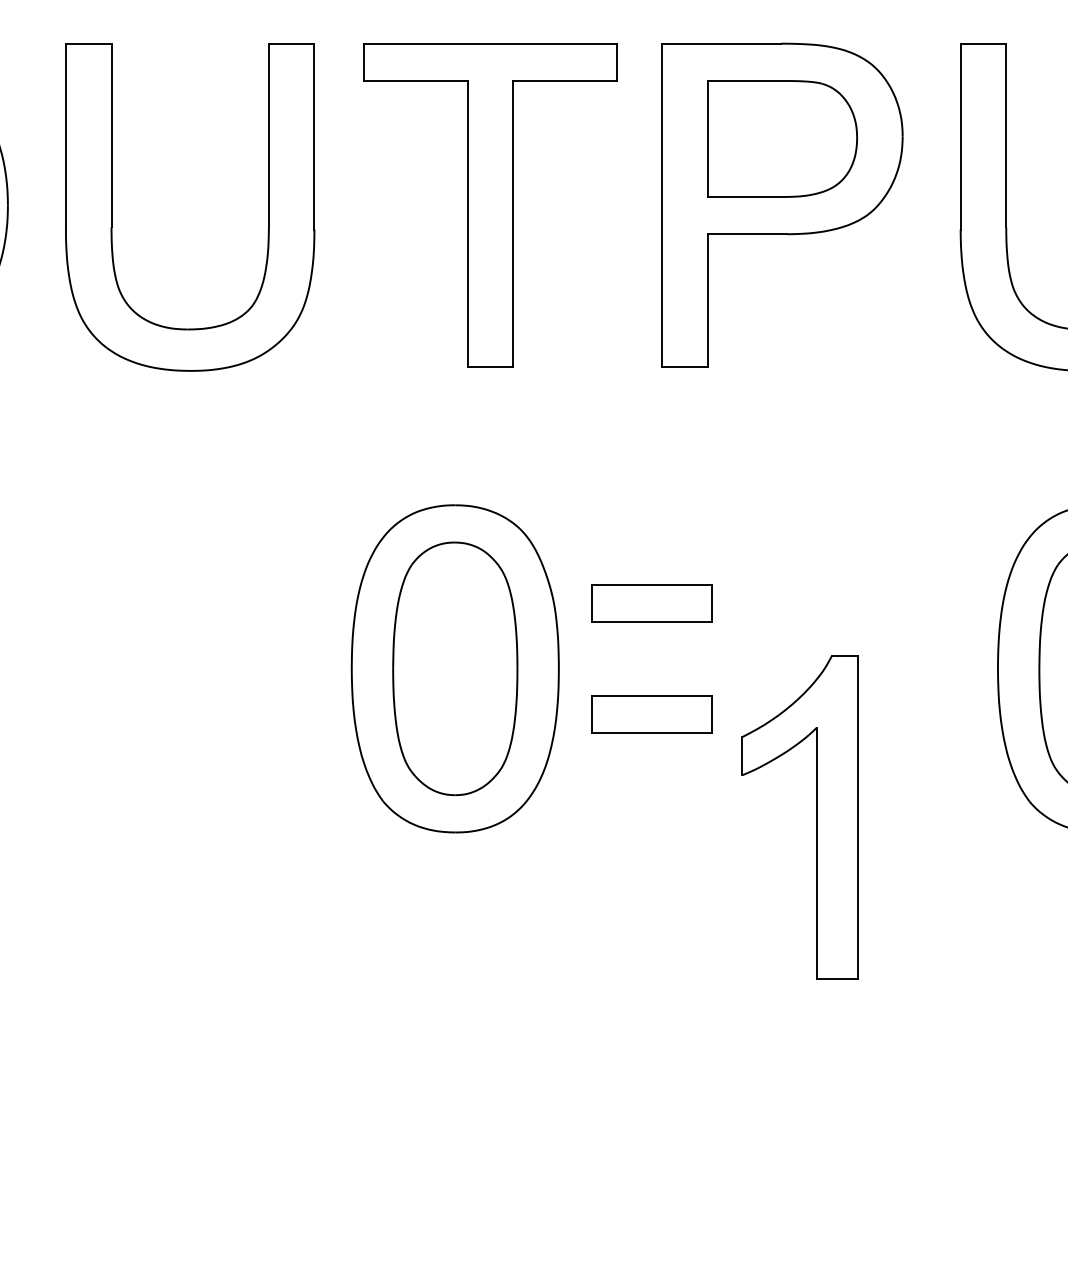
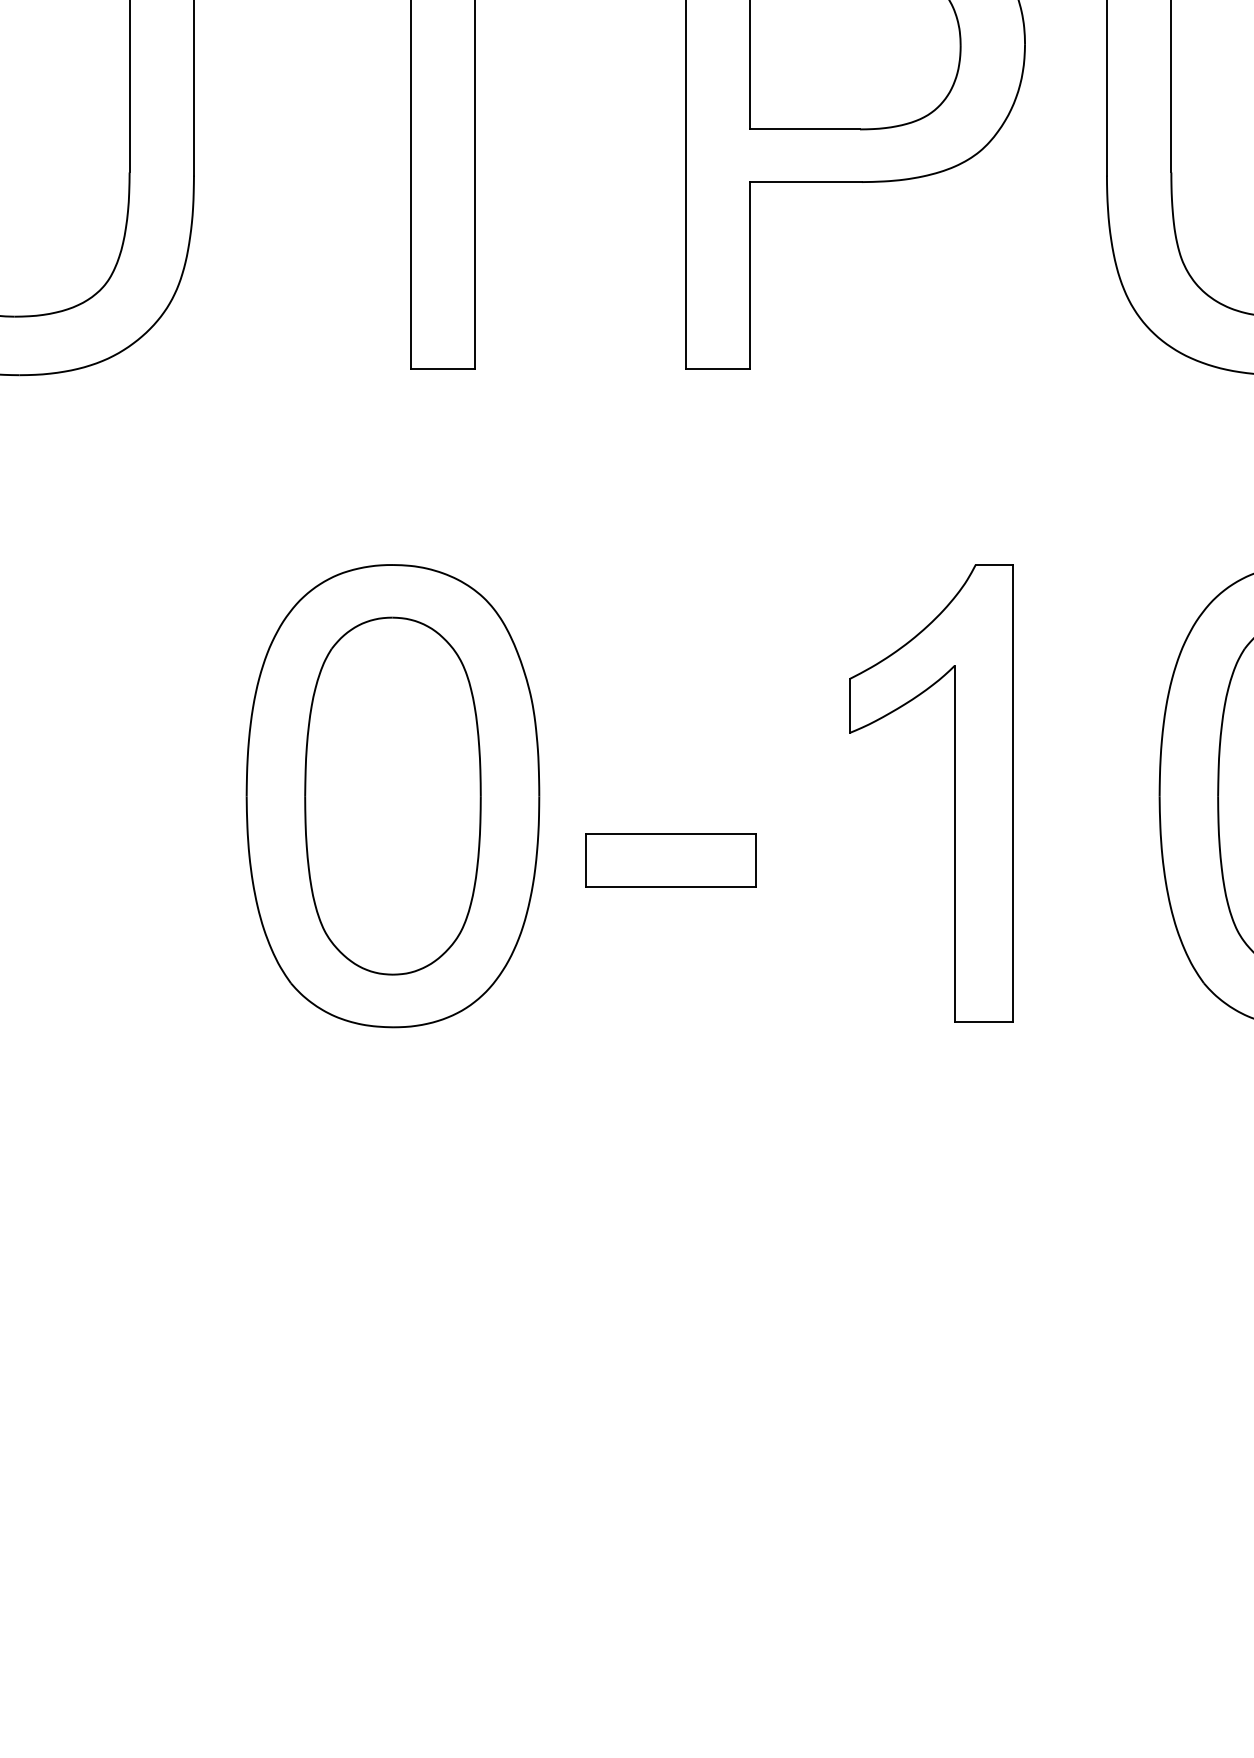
part: (651, 603) -> (670, 703), removed
part: (816, 817) -> (954, 792), moved

